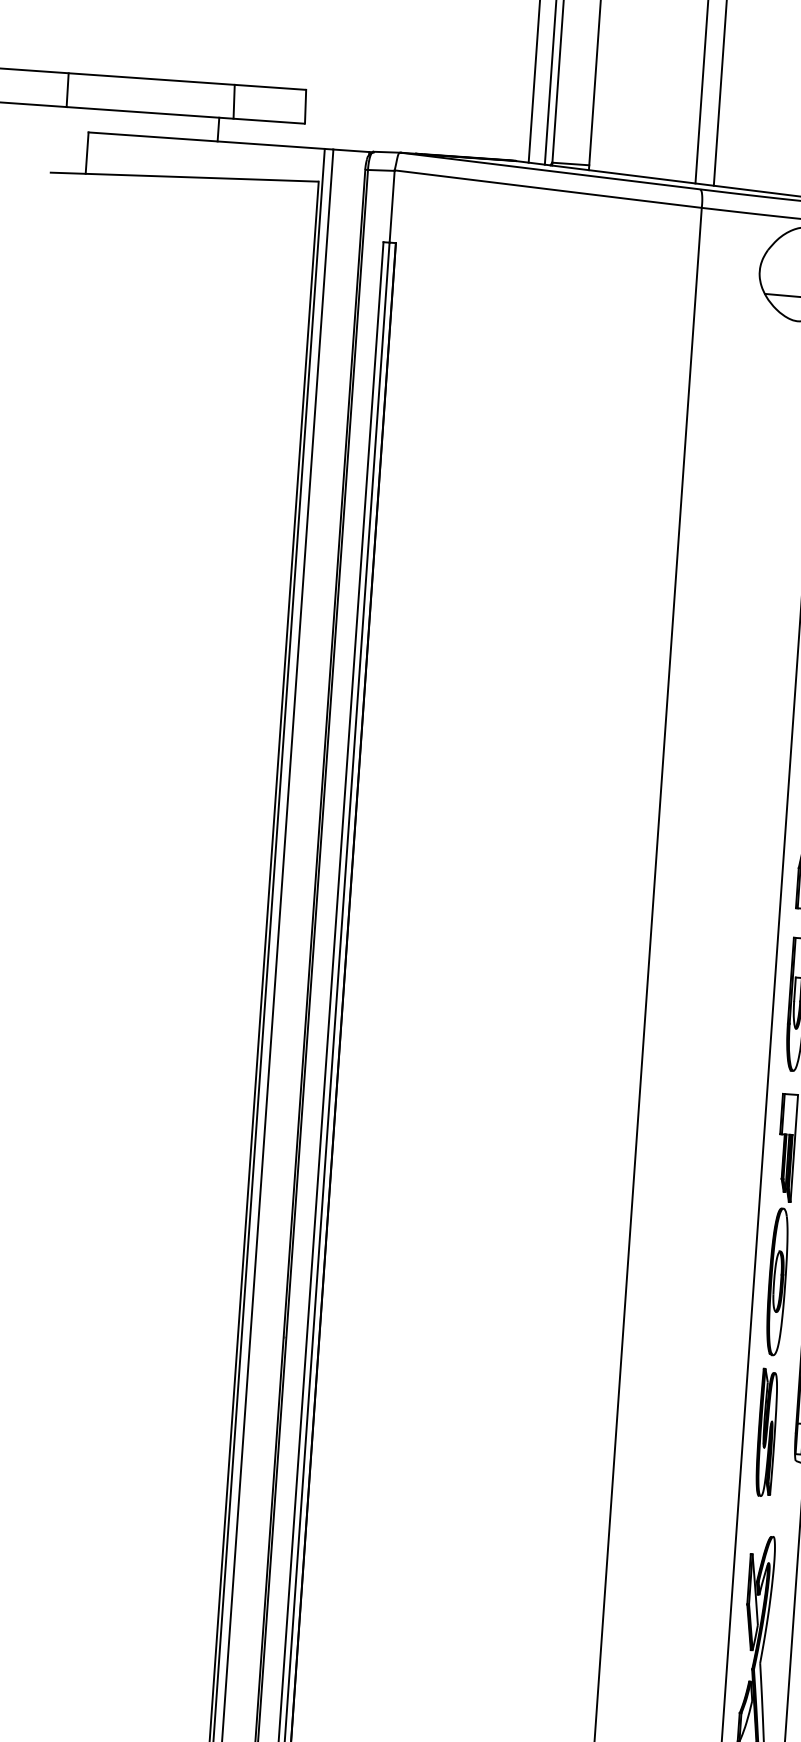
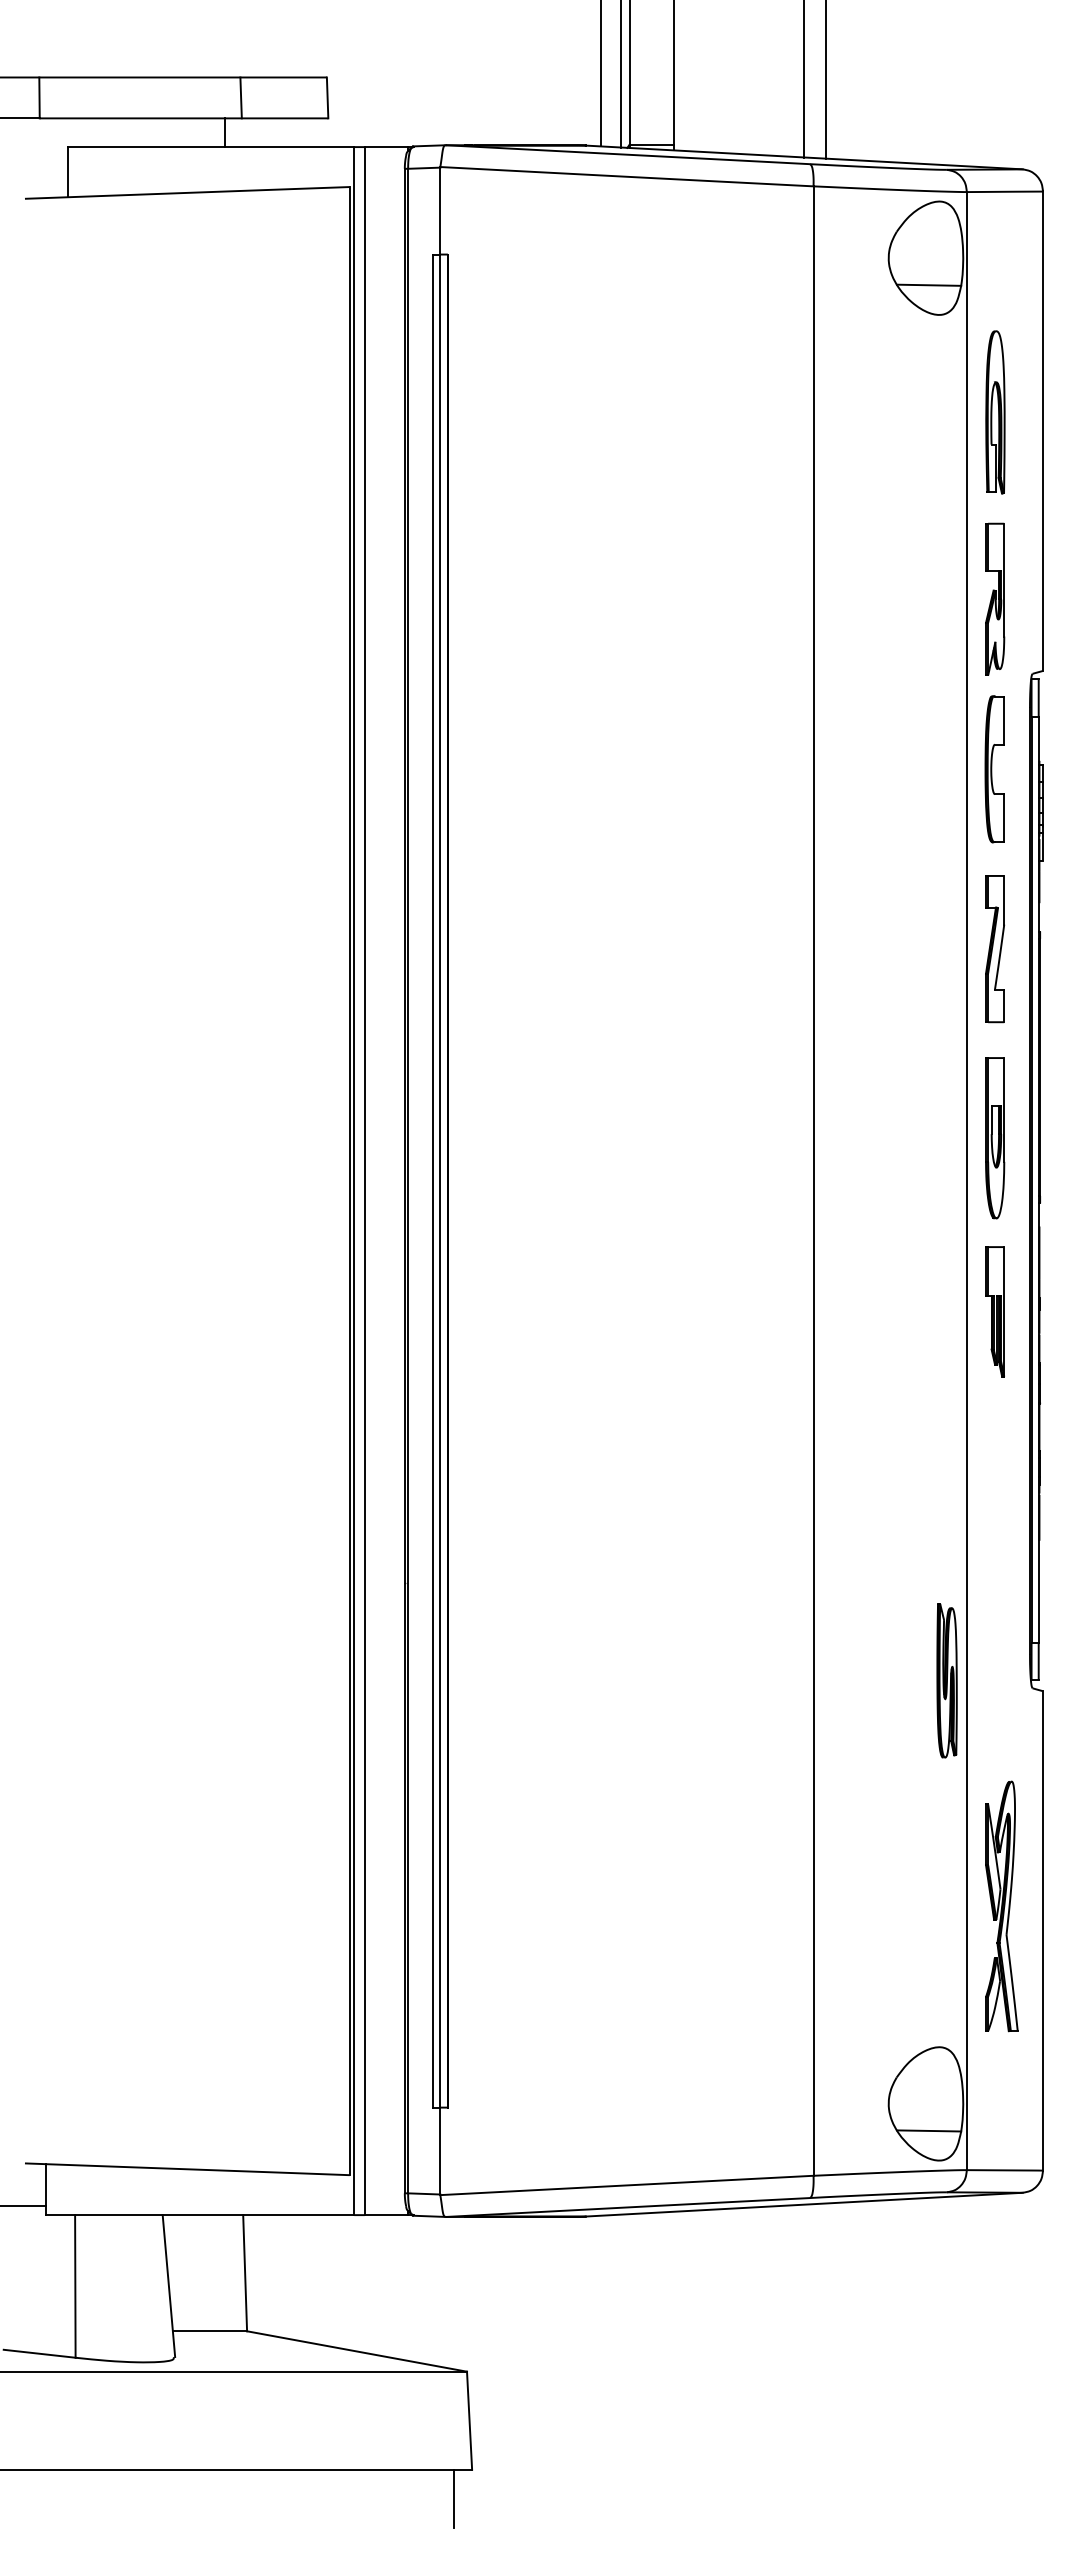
part: (776, 1281) -> (994, 1473), removed
part: (766, 1432) -> (946, 1680), moved

